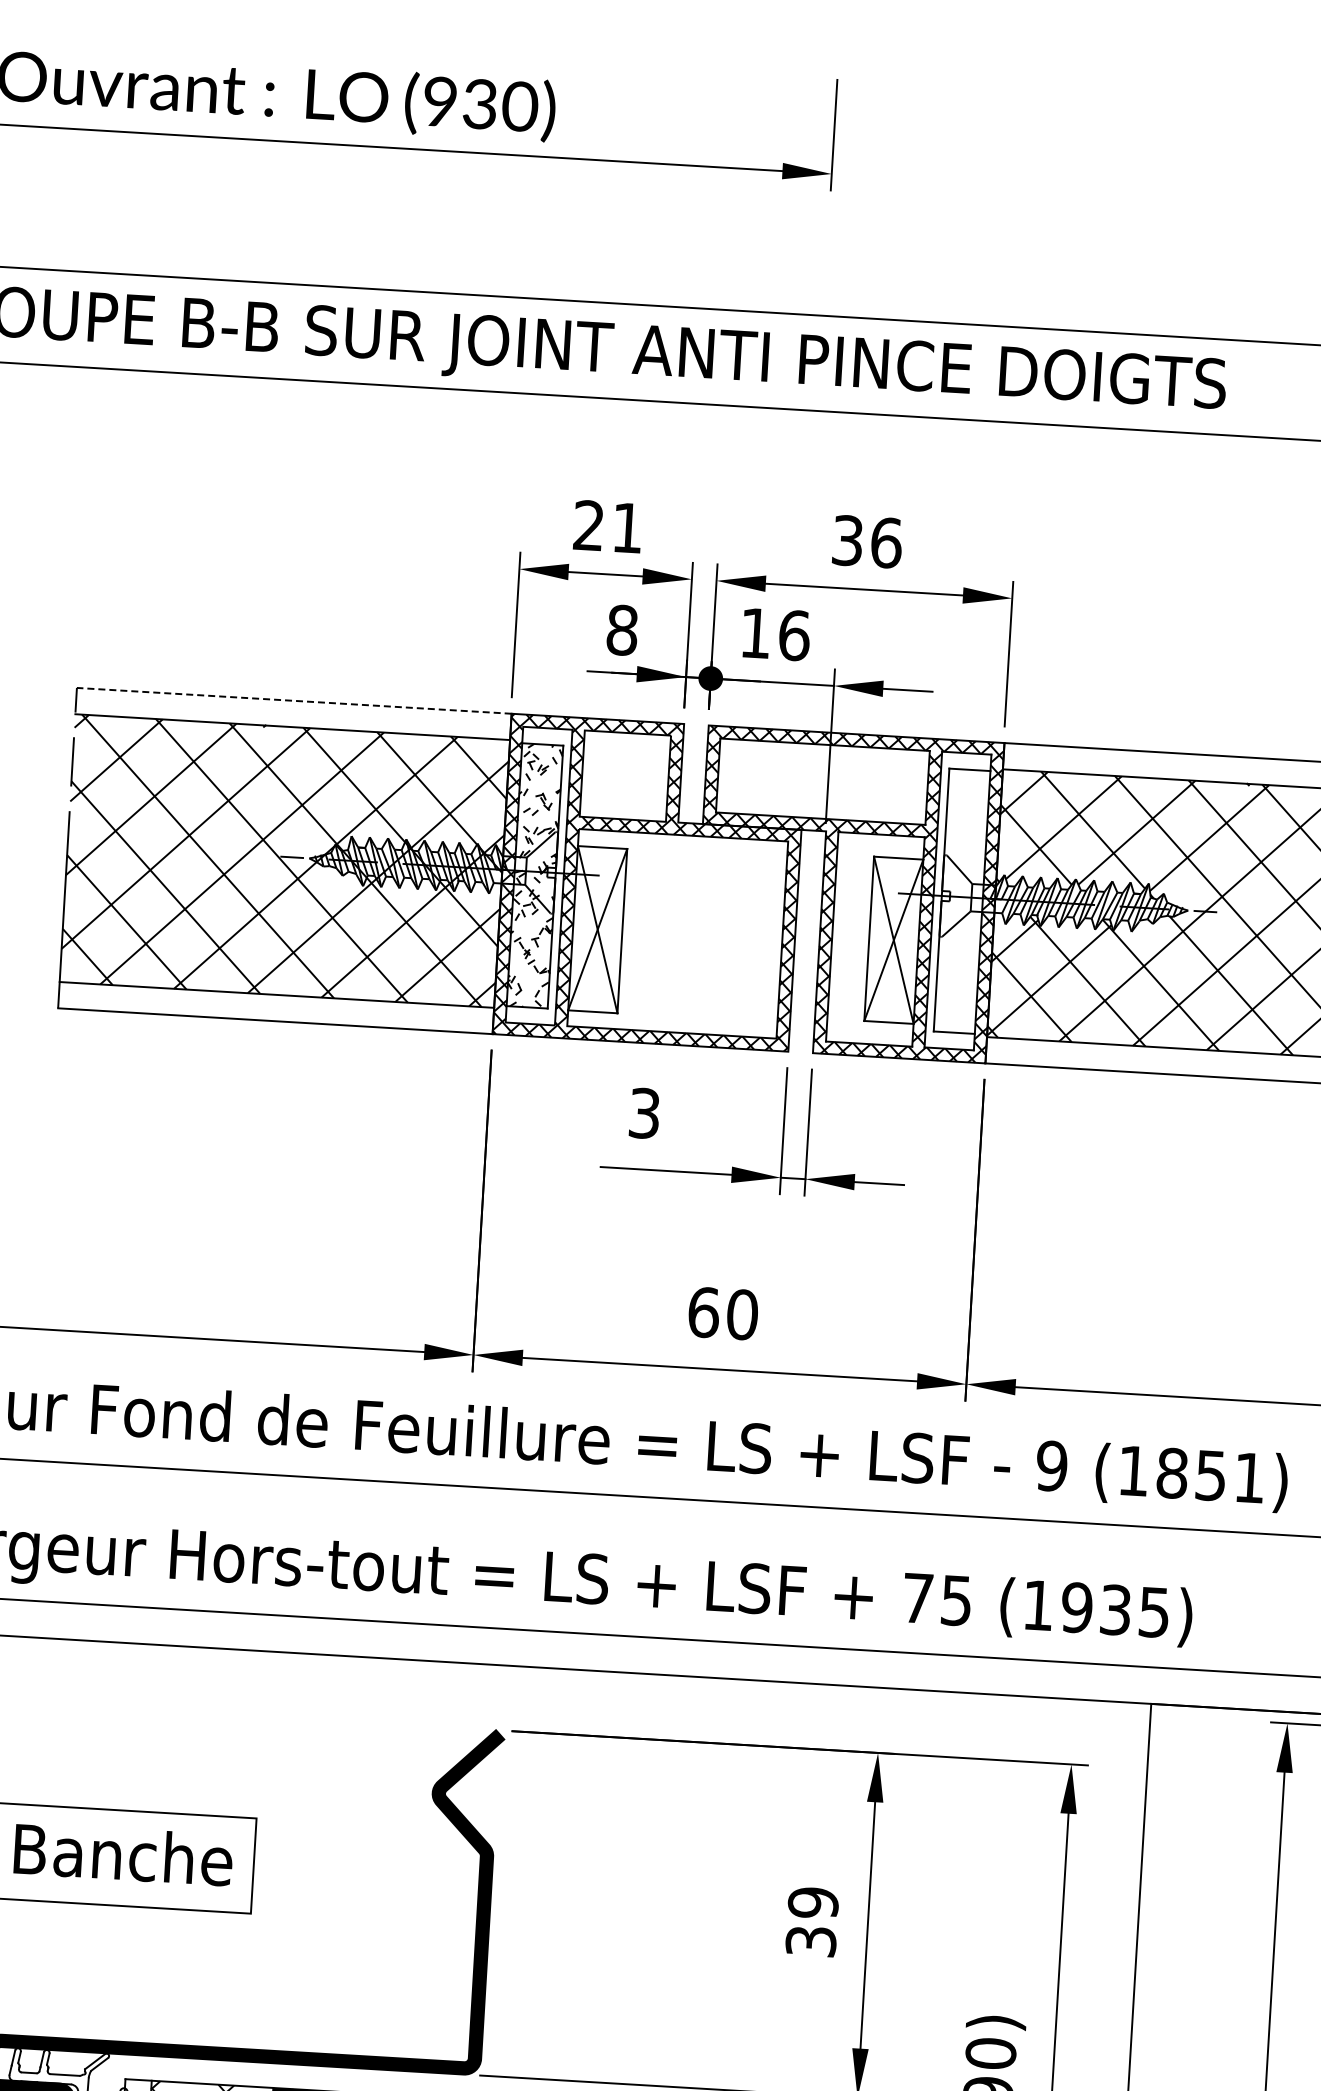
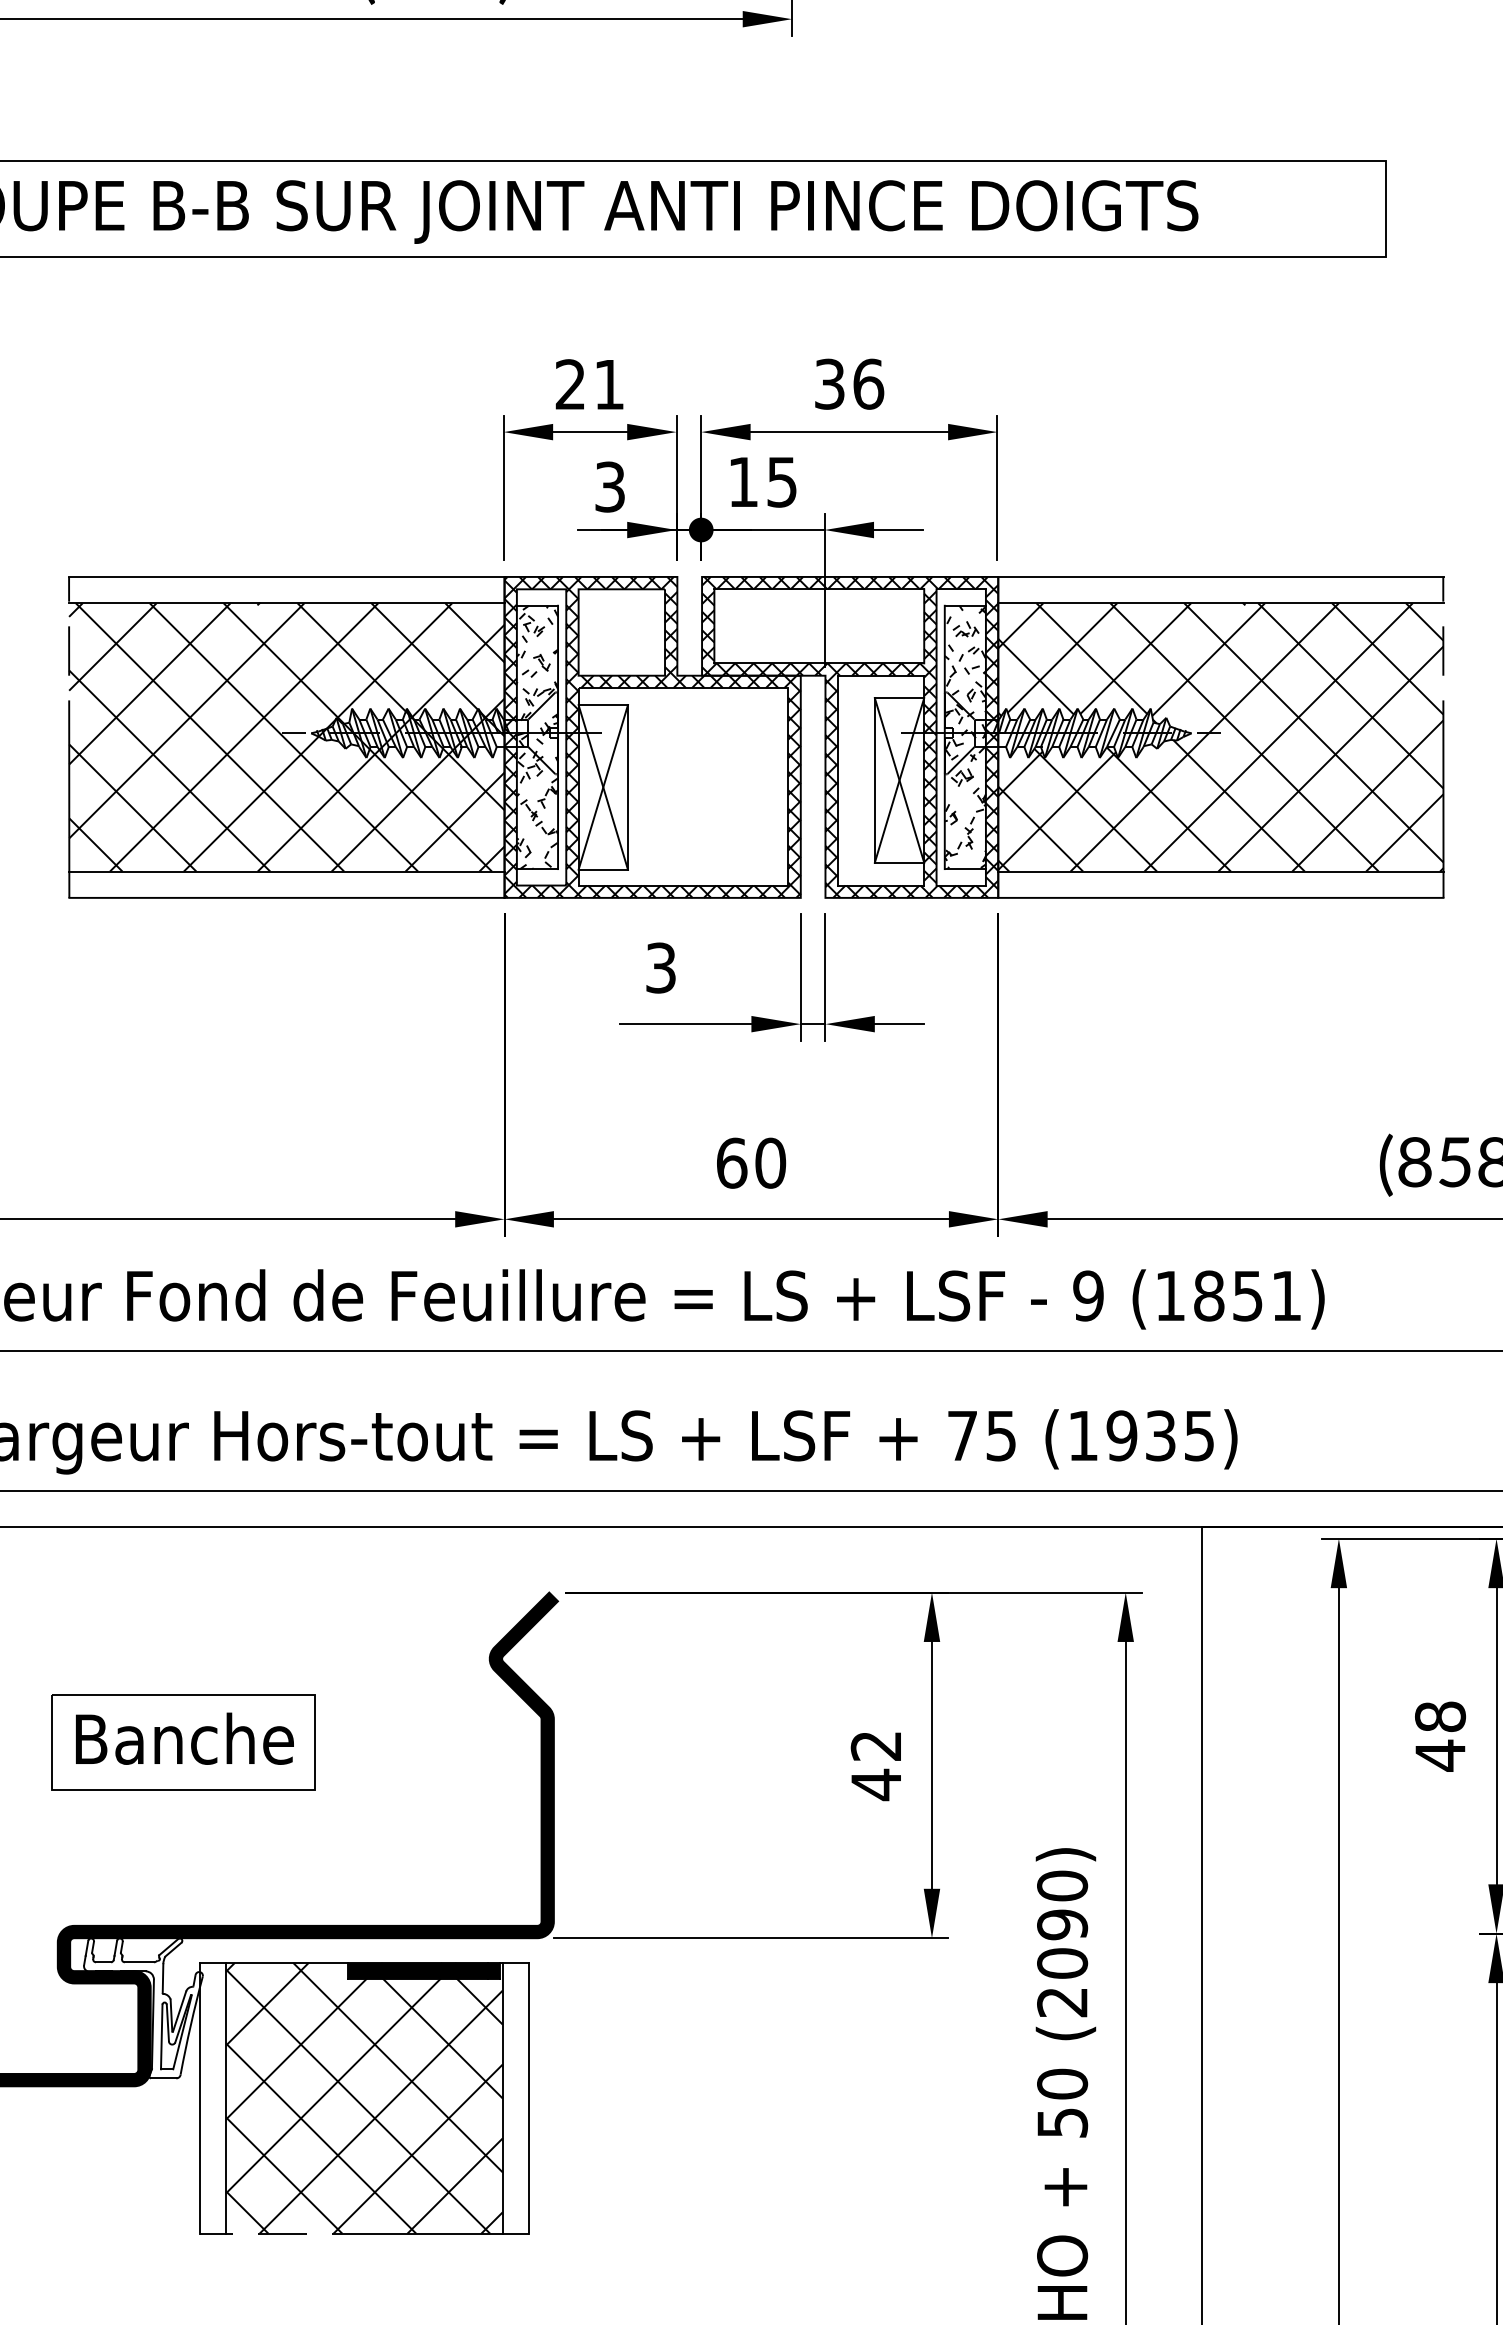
text: (622, 629) -> (610, 486), 8 -> 3
text: (794, 634) -> (782, 481), 16 -> 15
line: (293, 700) -> (286, 576), dashed -> solid
hatch: (961, 901) -> (964, 737), added
text: (811, 1923) -> (875, 1766), 39 -> 42

